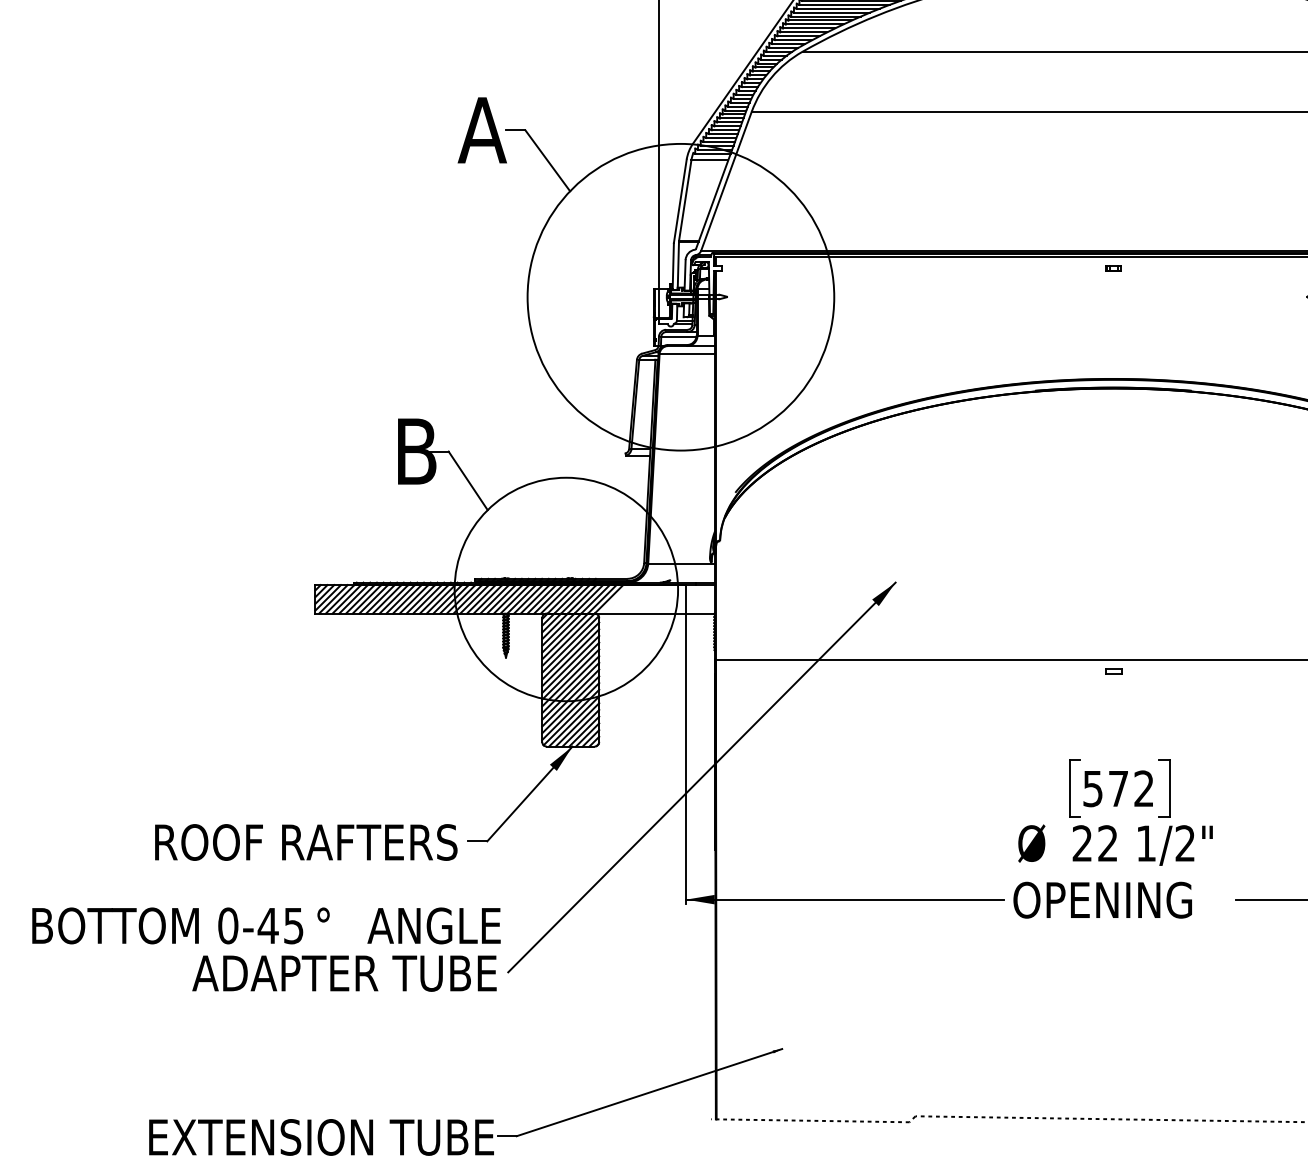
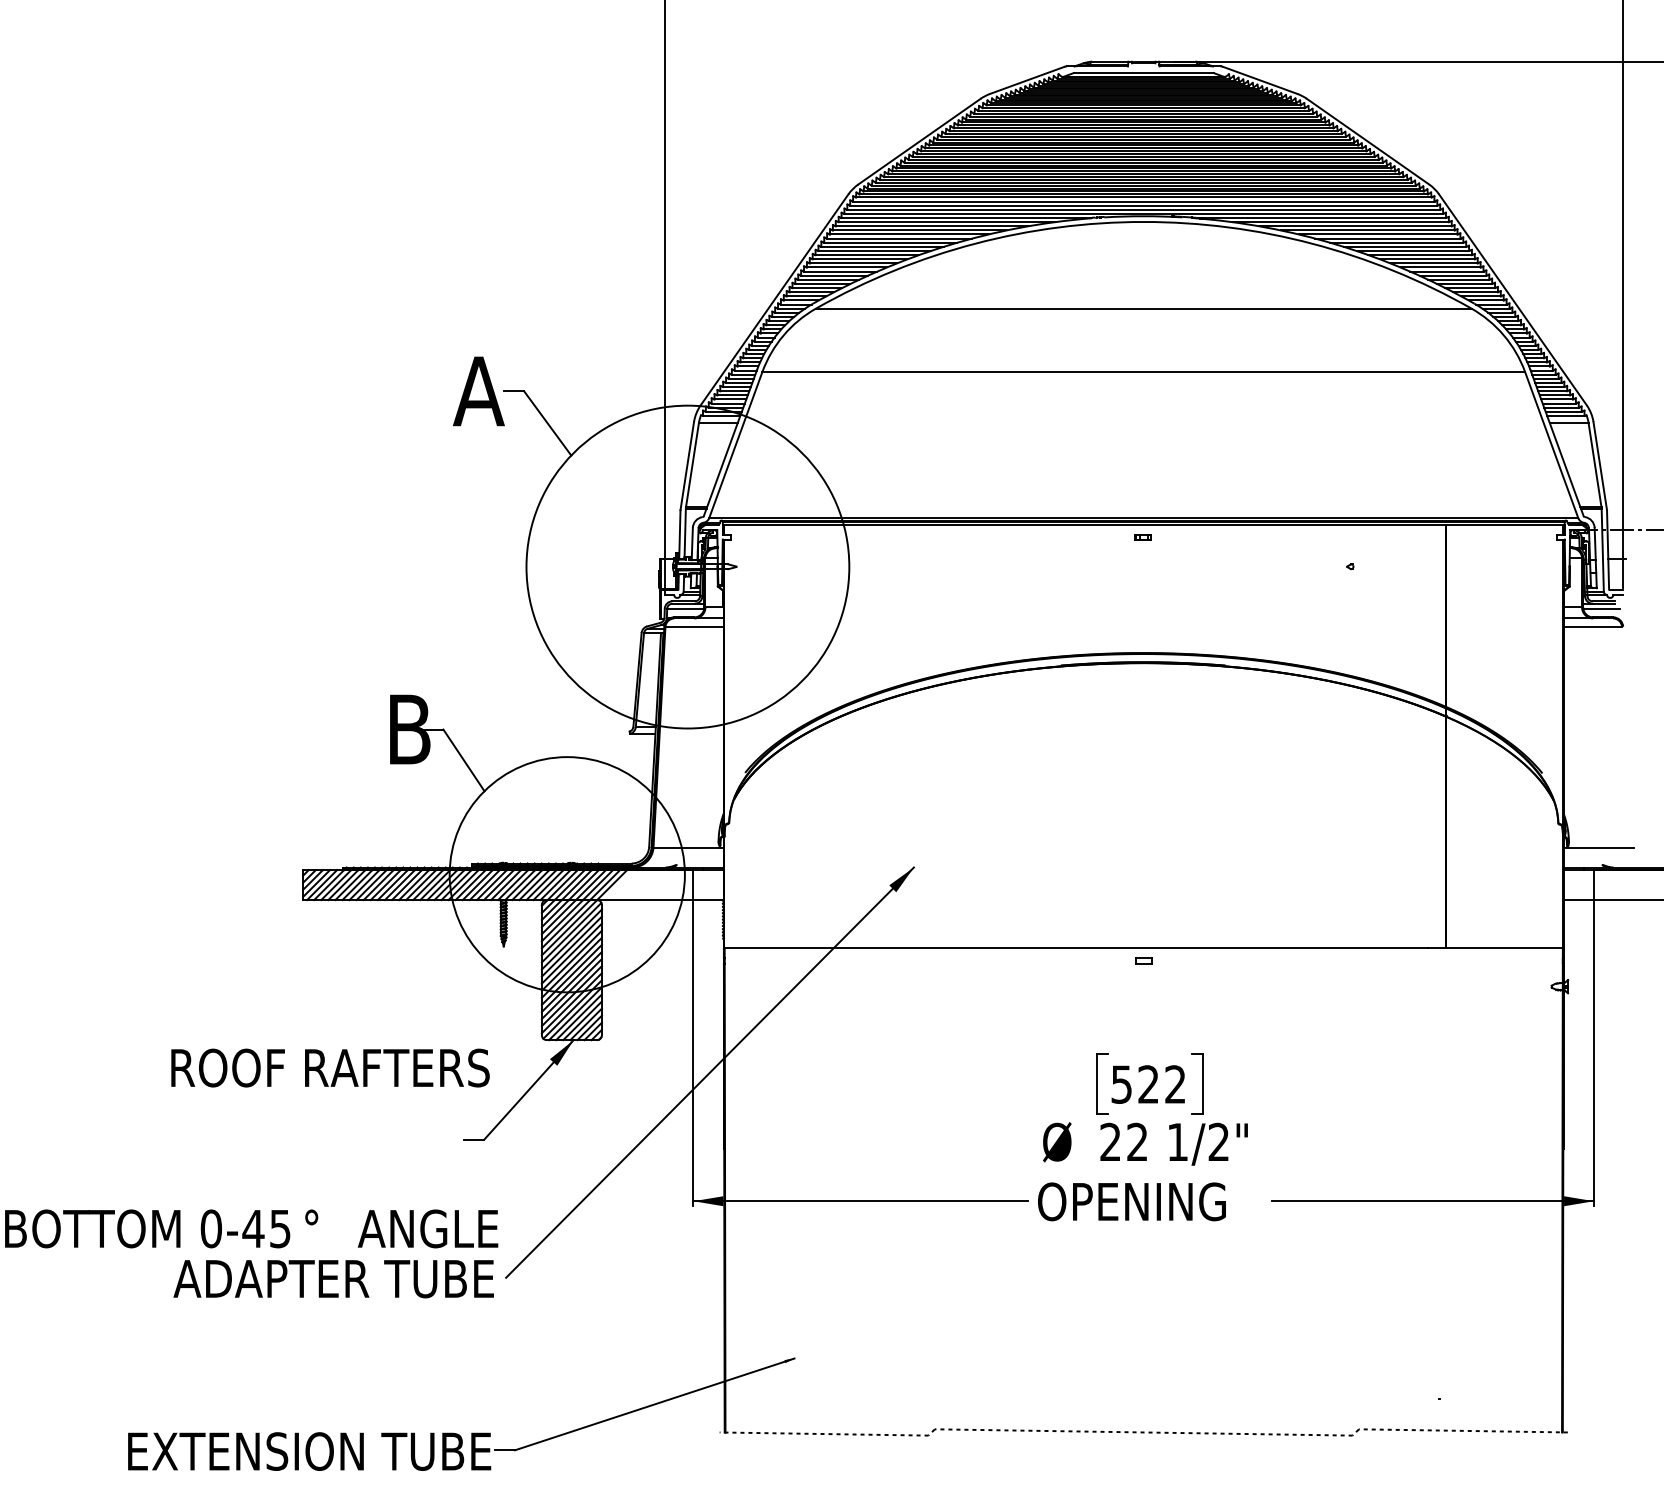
text: (1118, 788) -> (1148, 1084), 572 -> 522
text: (306, 841) -> (330, 1067), moved

